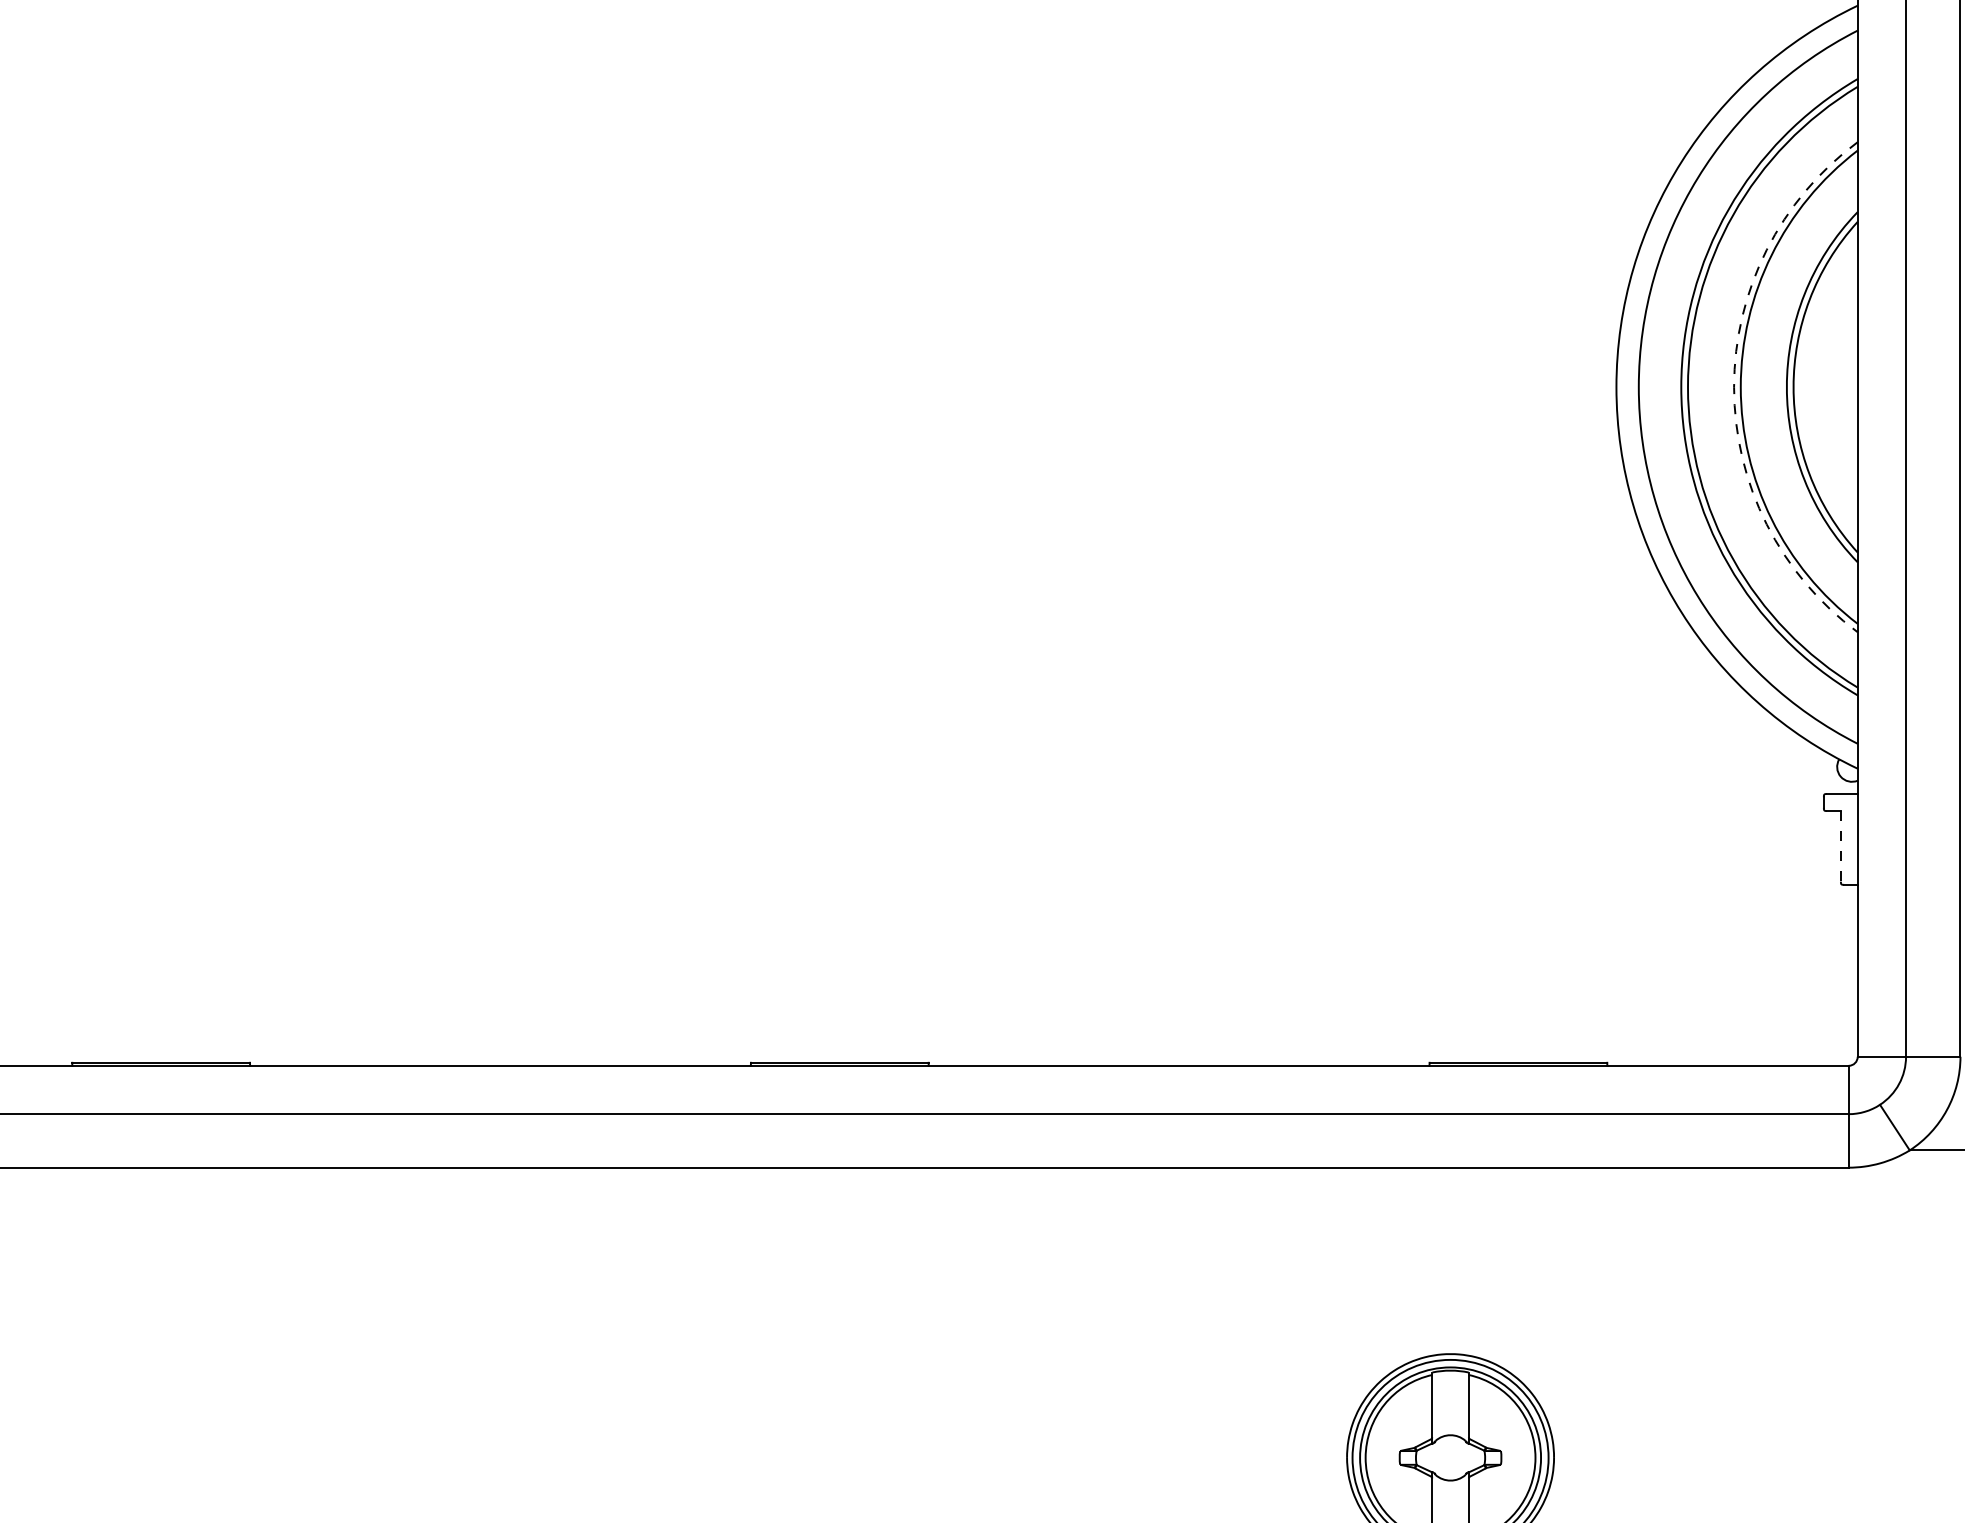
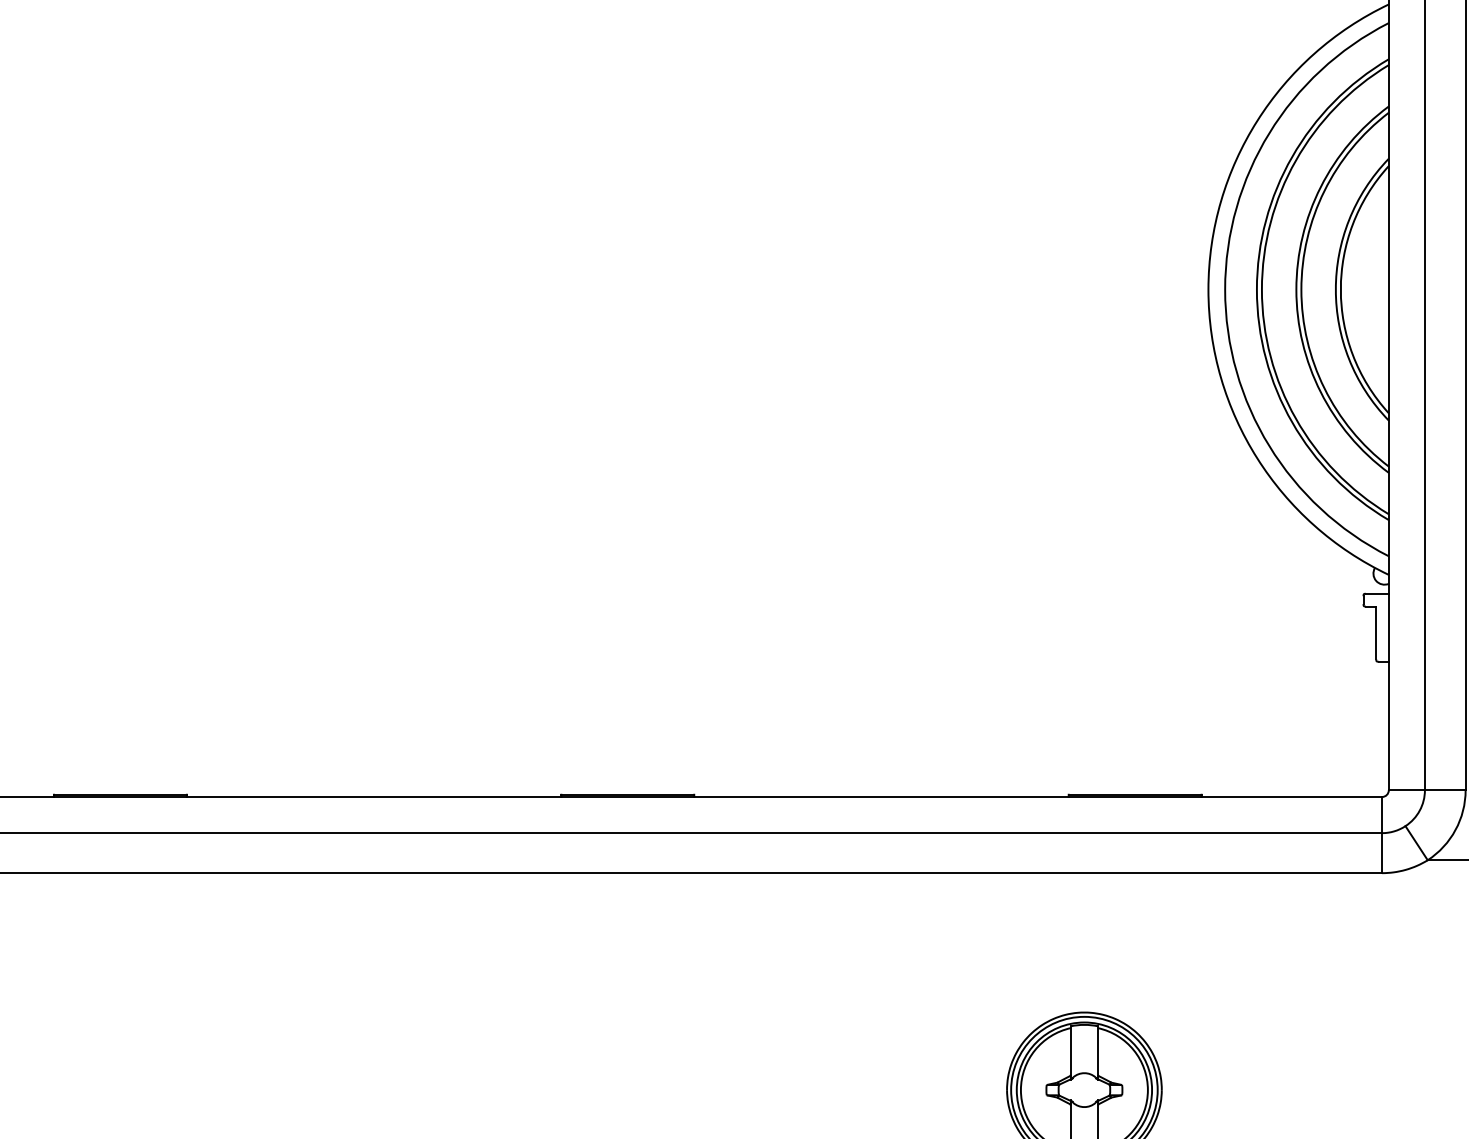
arc: (1734, 387) -> (1296, 289), dashed -> solid
line: (1840, 846) -> (1375, 633), dashed -> solid

